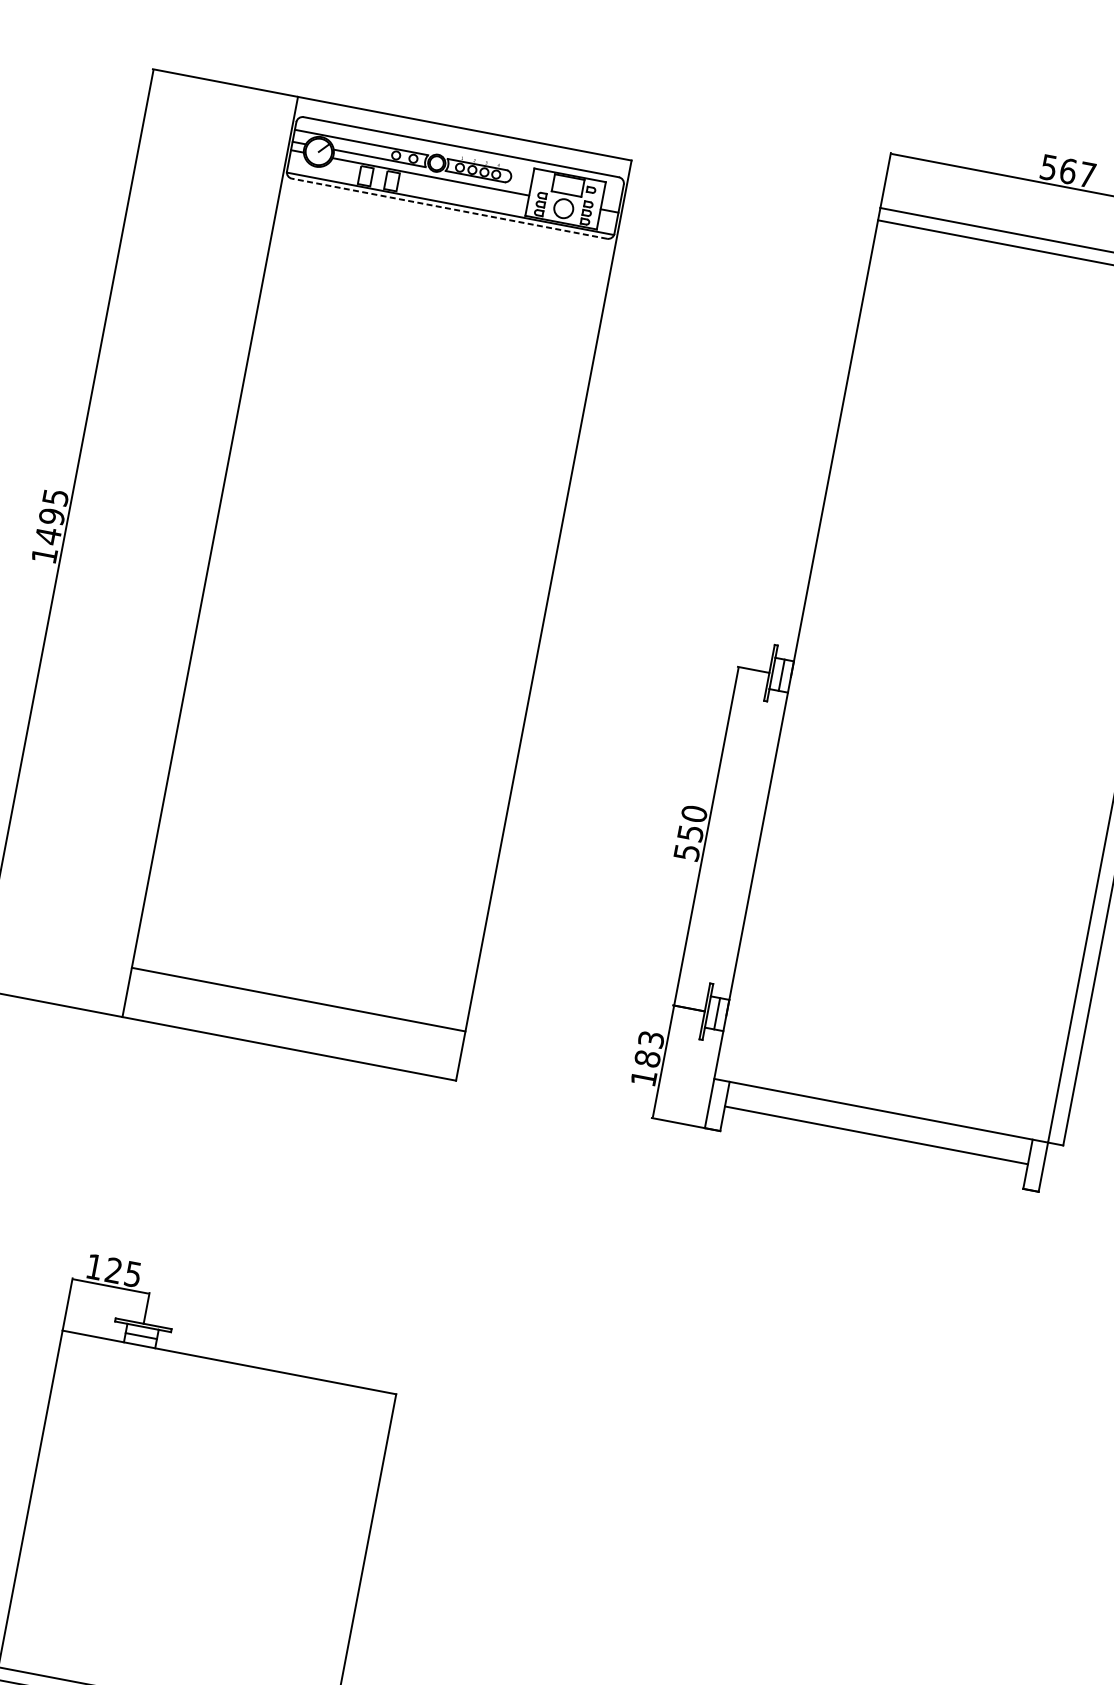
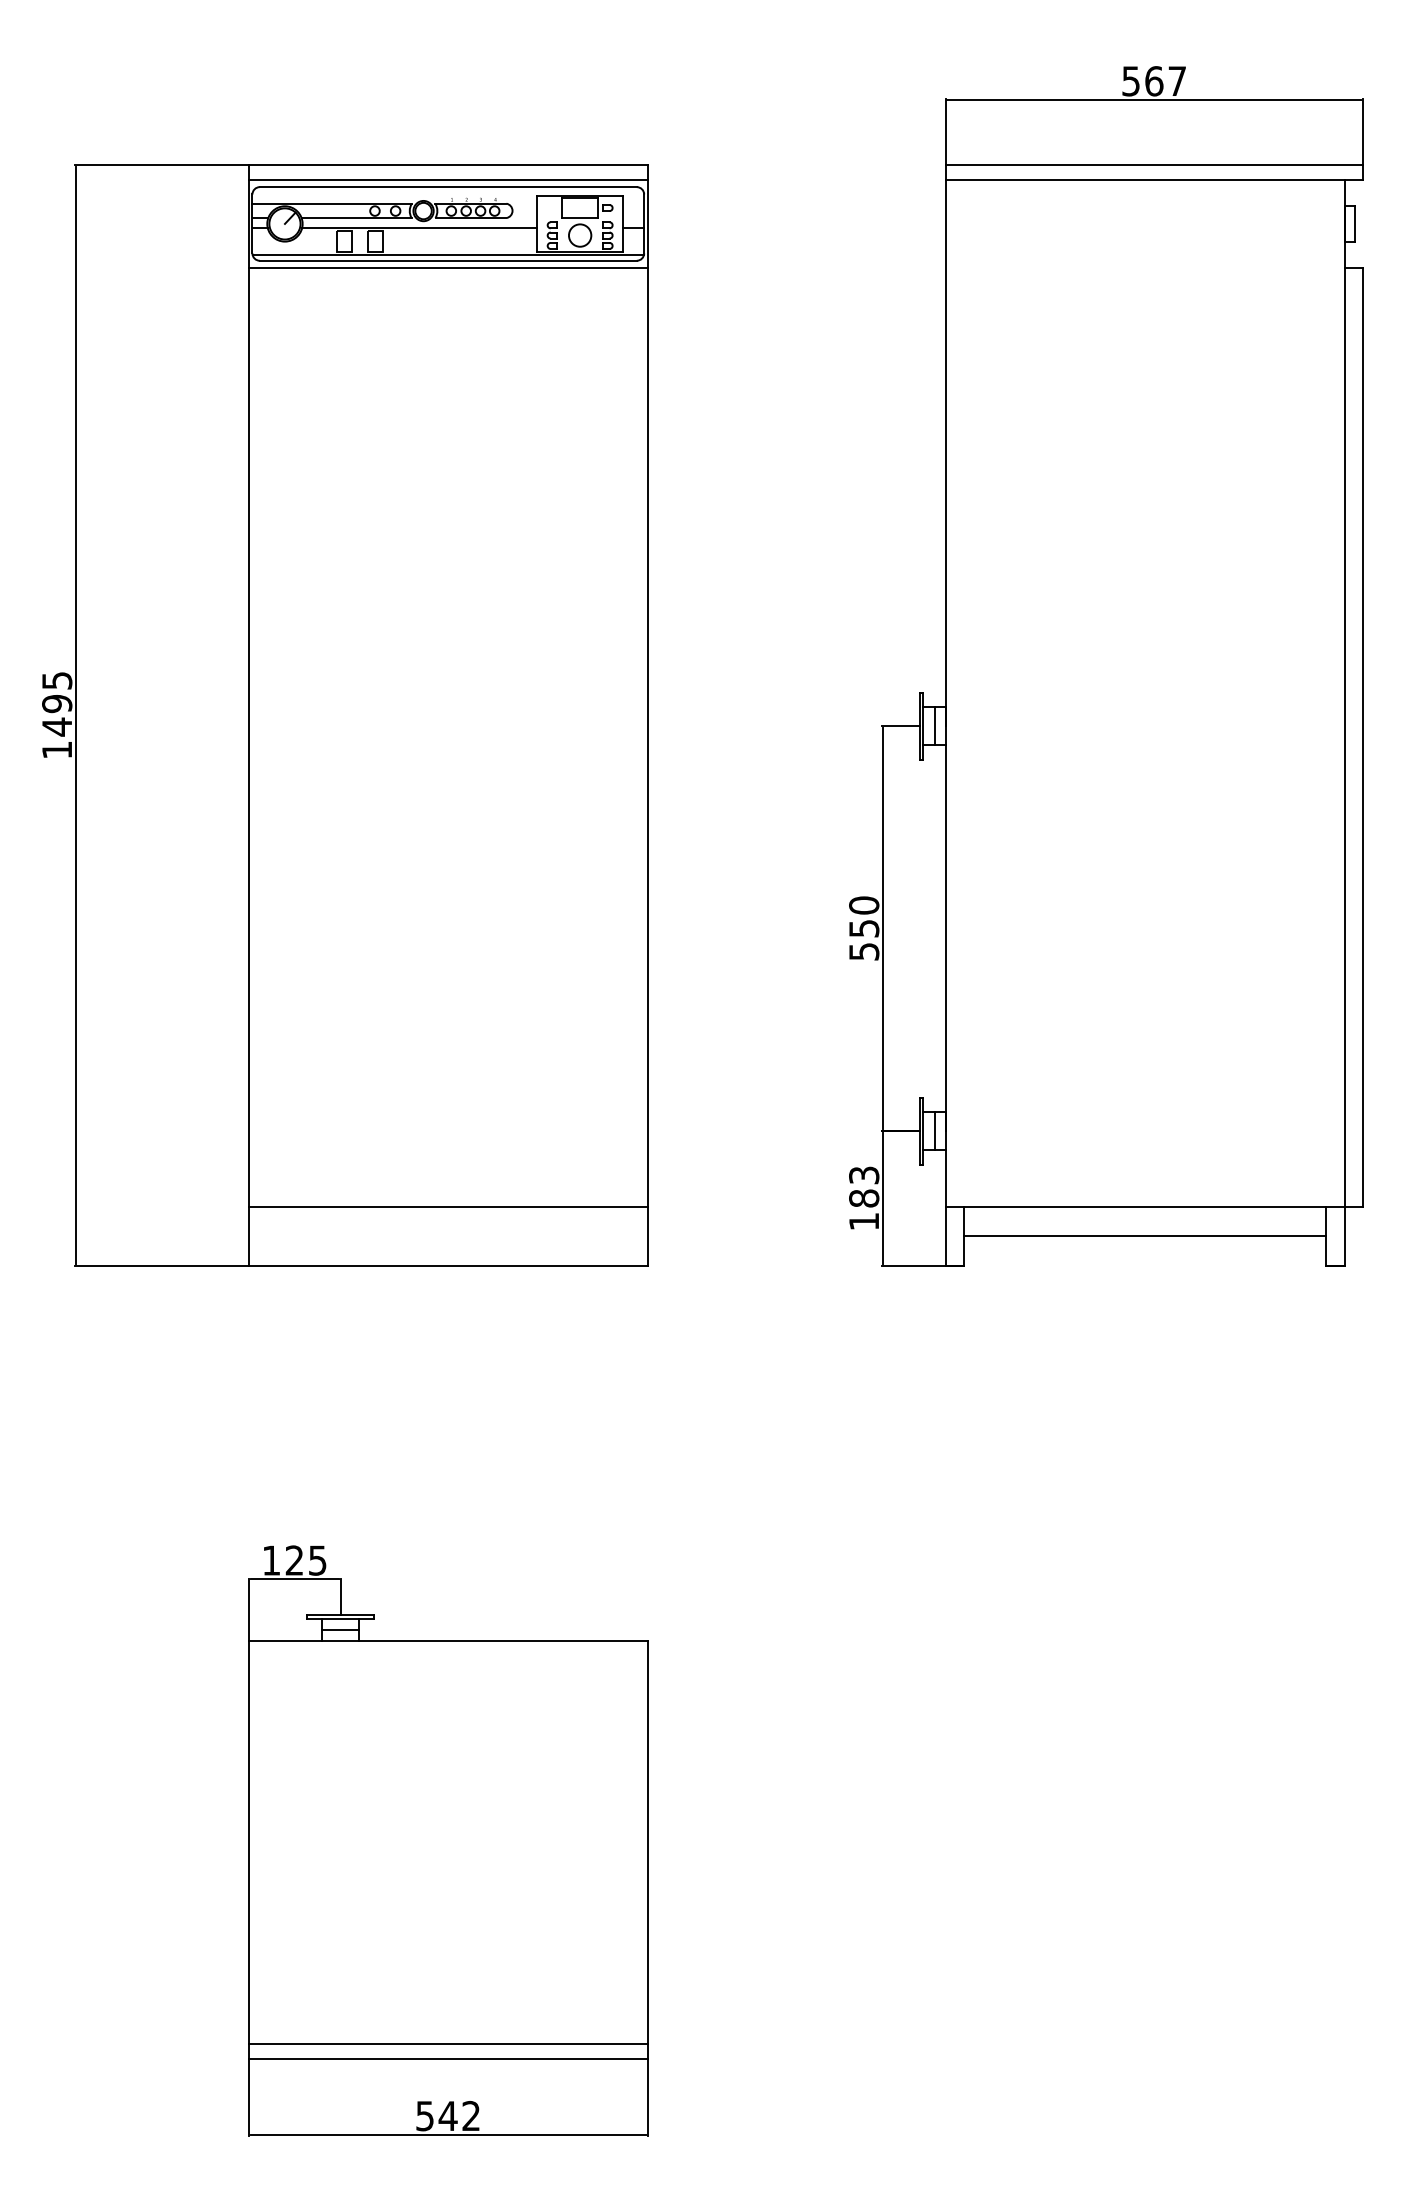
line: (461, 140) -> (447, 179), added
line: (449, 208) -> (448, 260), dashed -> solid
line: (447, 215) -> (447, 268), added

